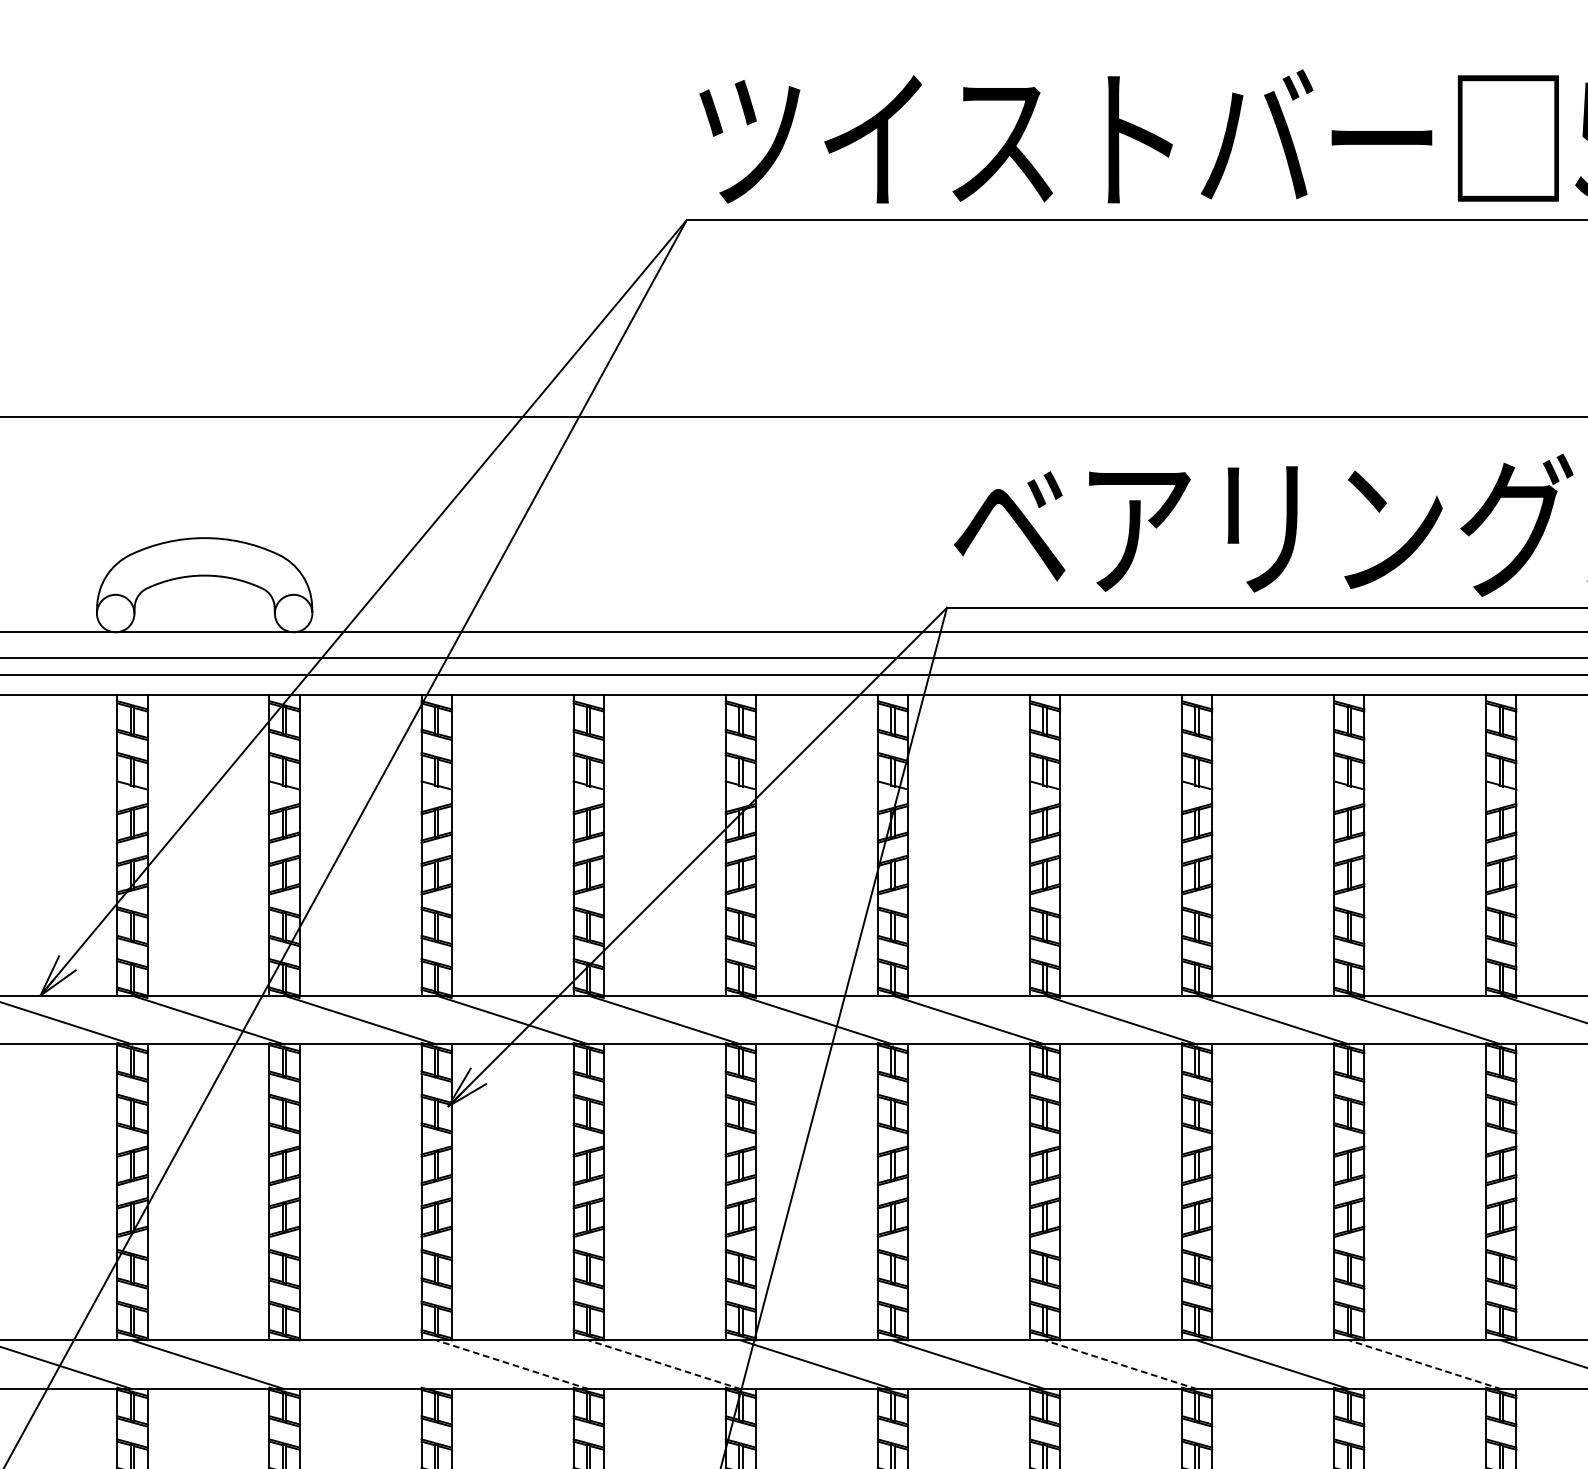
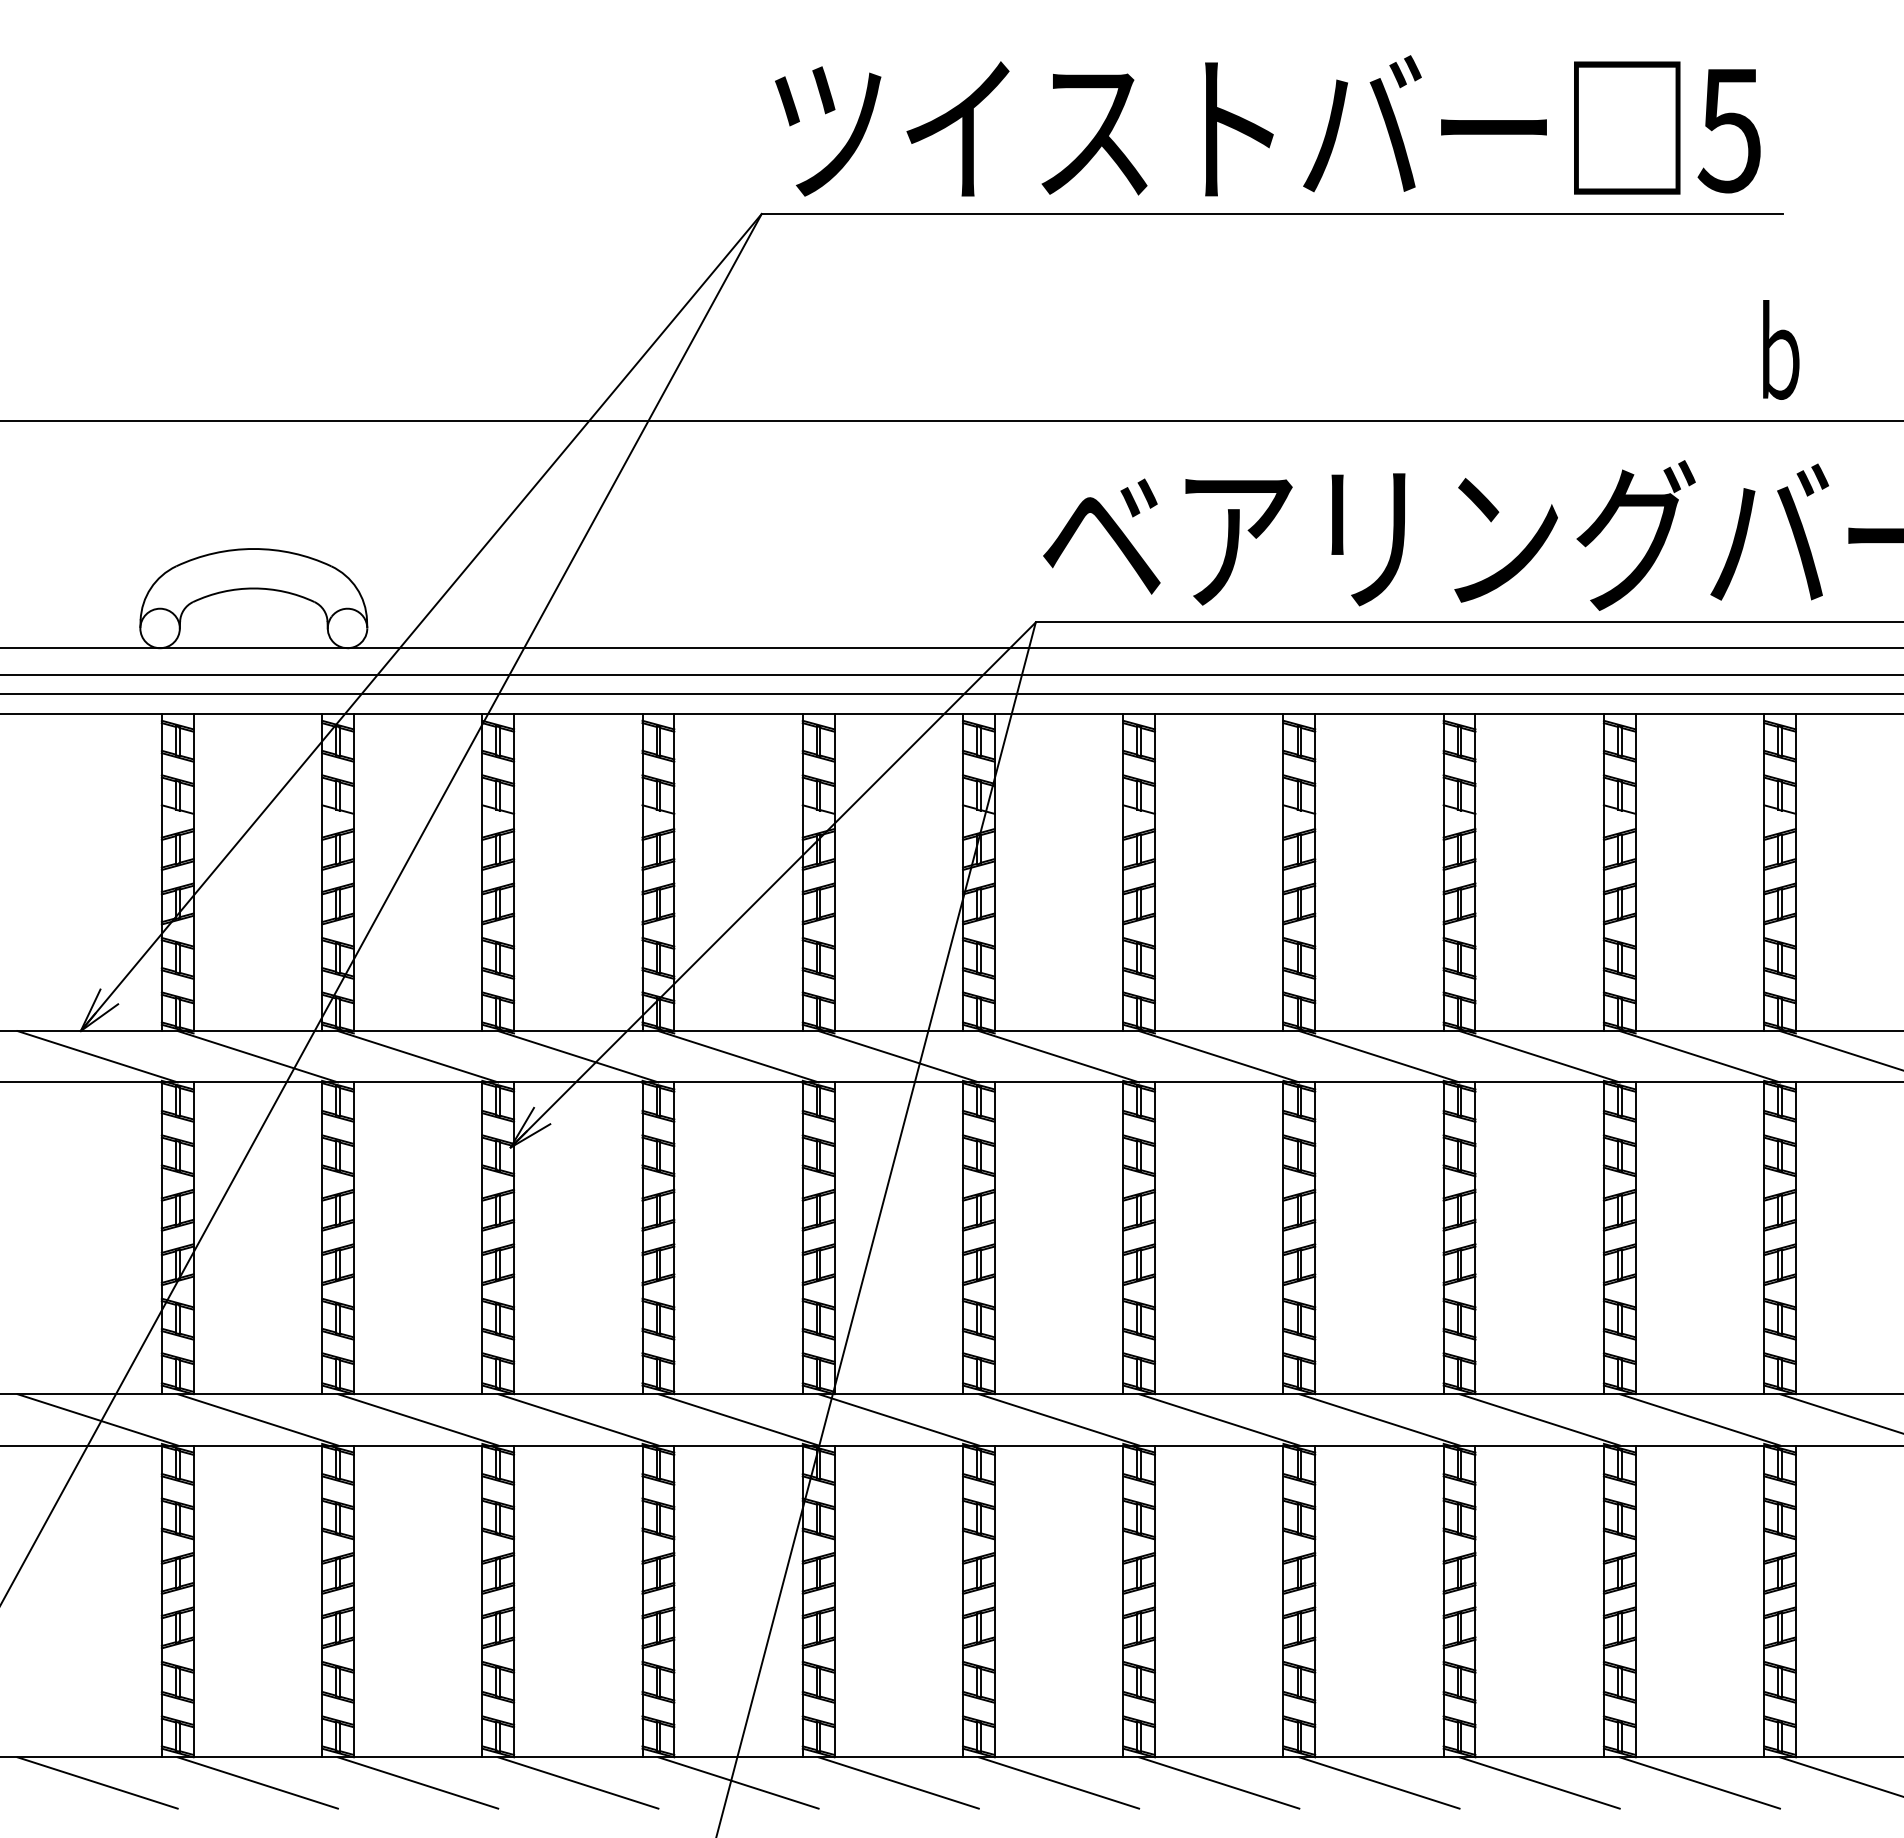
line: (360, 1364) -> (417, 1419), added
line: (511, 1364) -> (577, 1419), dashed -> solid
line: (664, 1364) -> (738, 1419), dashed -> solid
line: (1120, 1364) -> (1218, 1419), dashed -> solid
line: (1425, 1364) -> (1539, 1419), dashed -> solid

